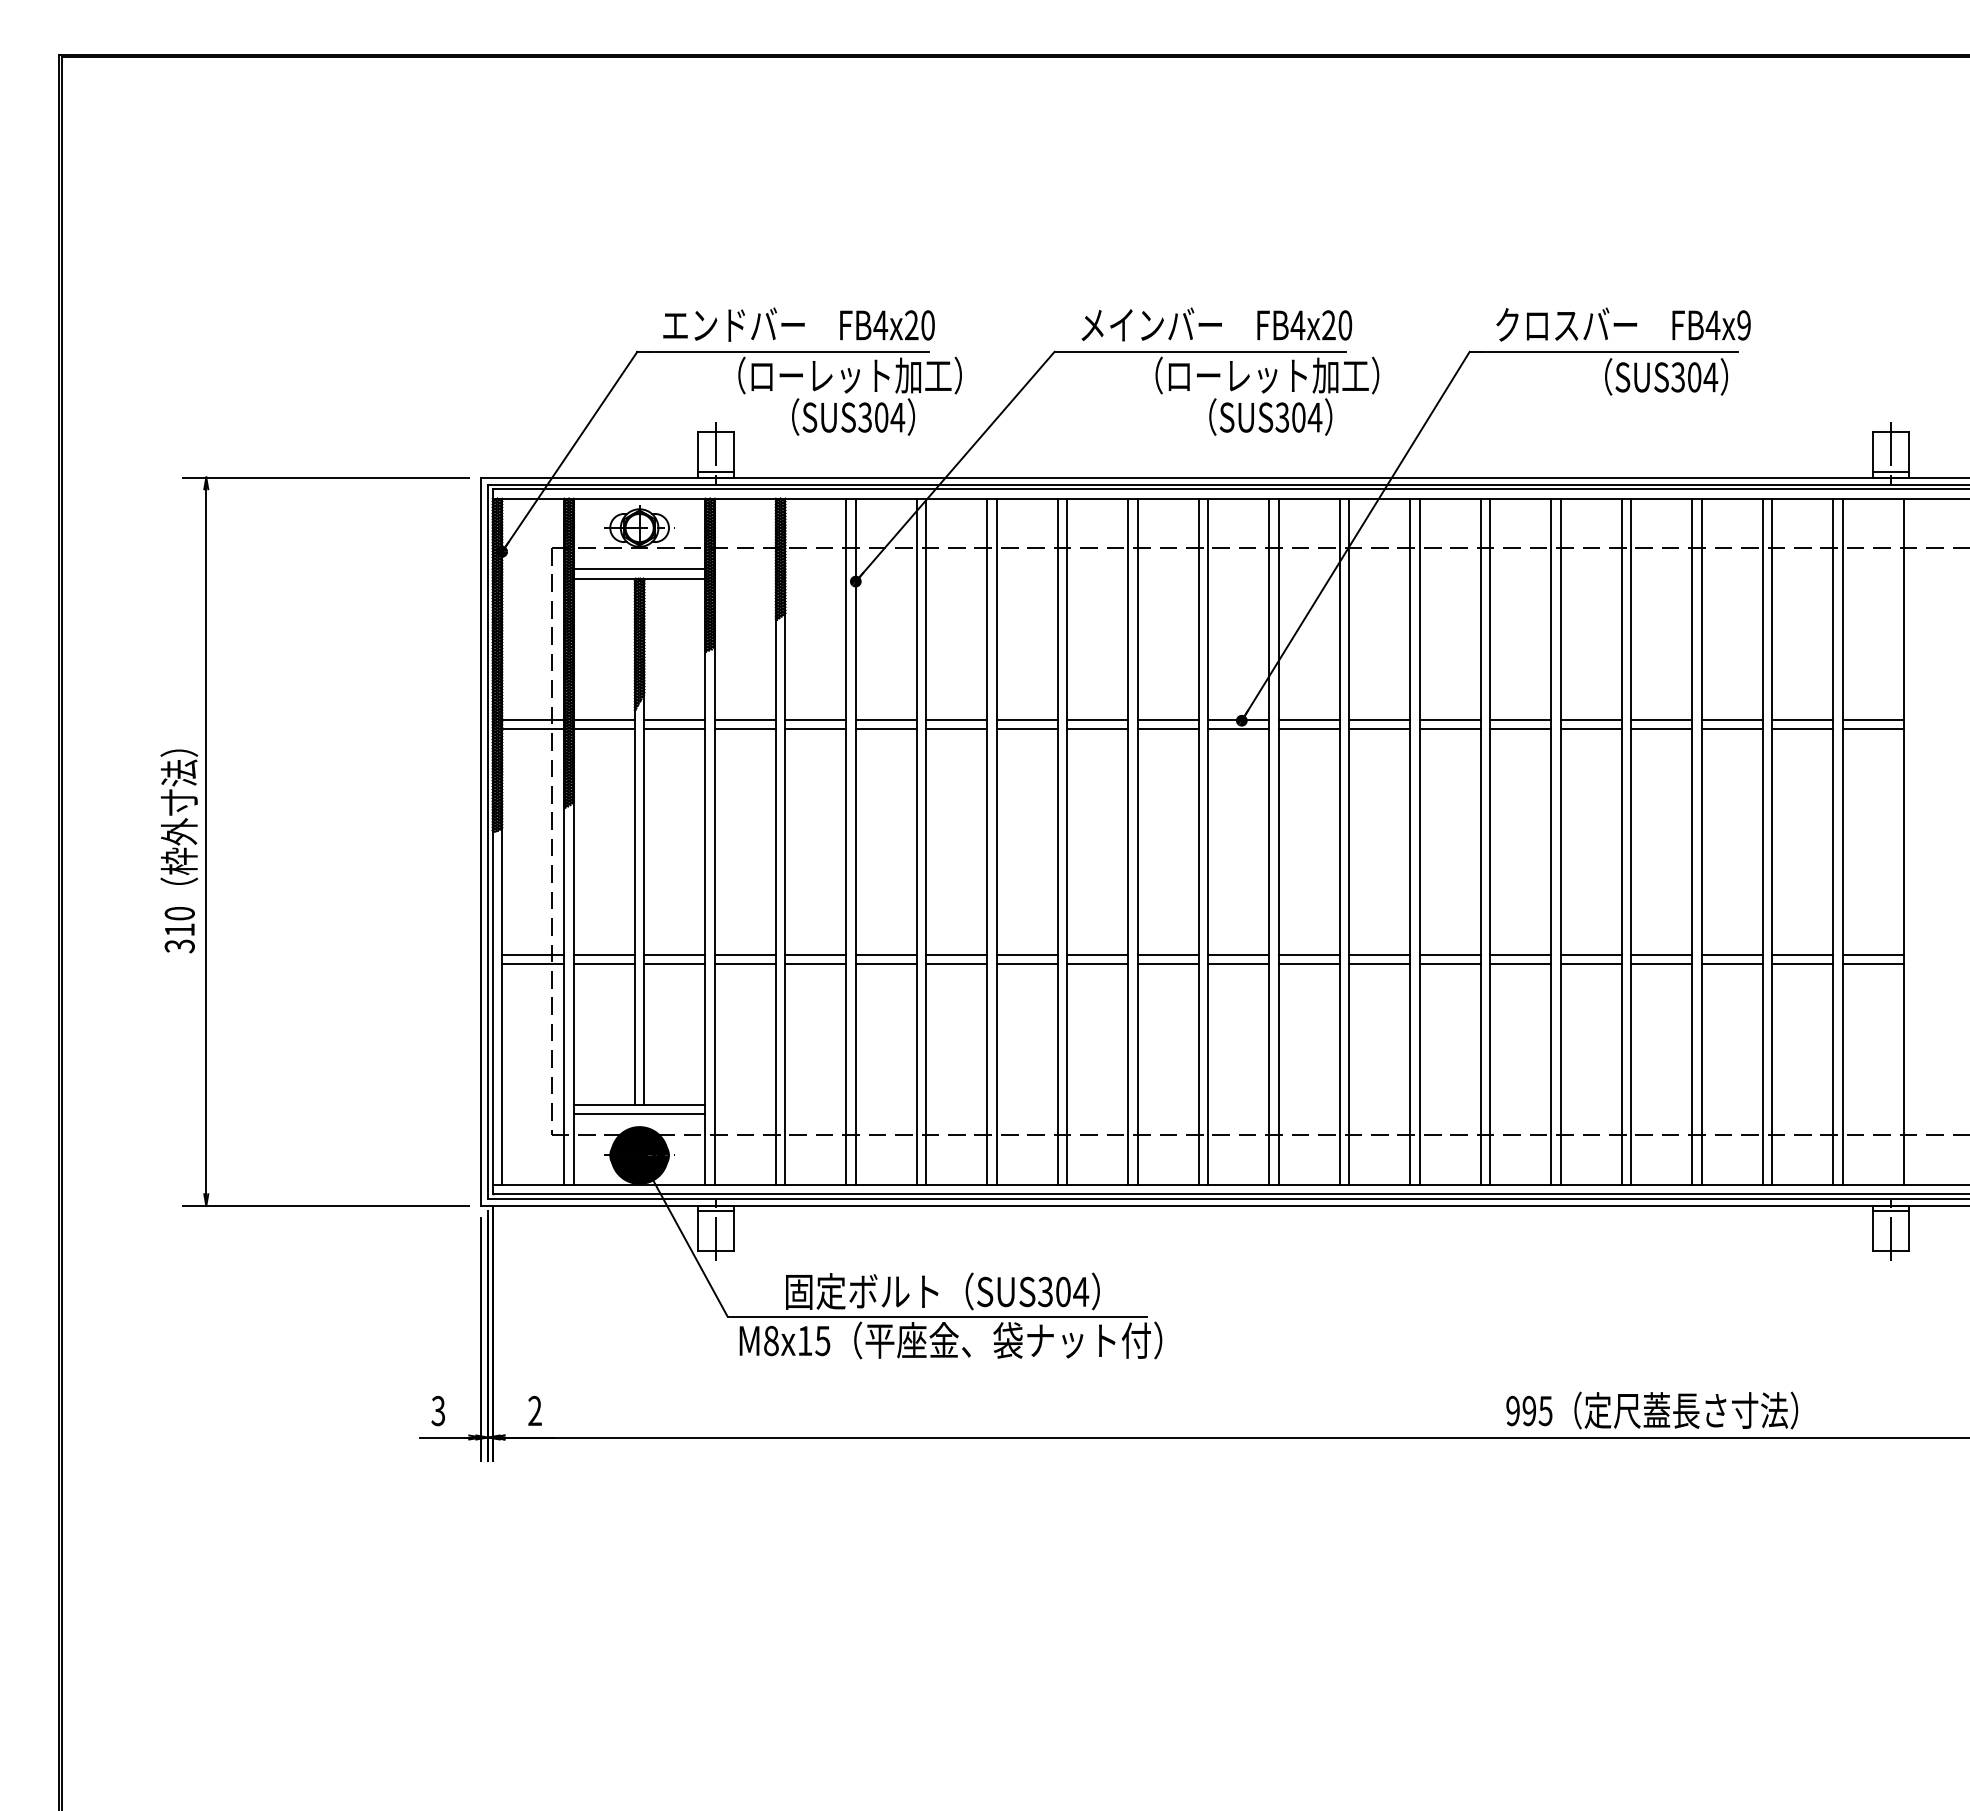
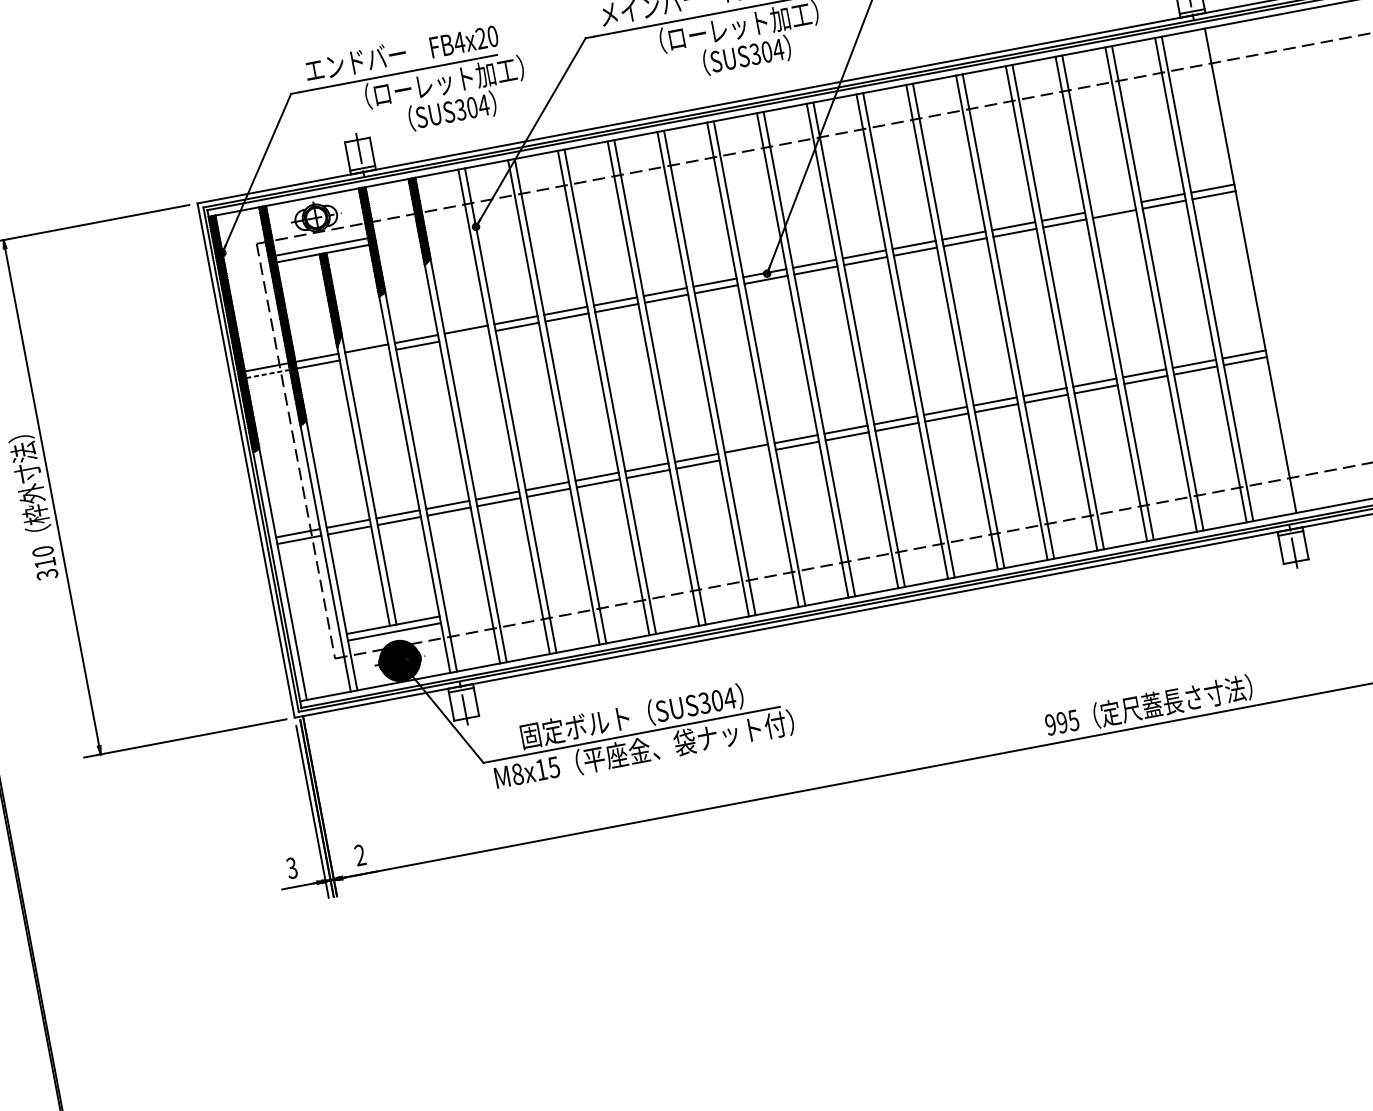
line: (1731, 719) -> (1112, 207), removed
line: (532, 728) -> (267, 373), solid -> dashed
line: (674, 728) -> (367, 354), removed
line: (815, 728) -> (467, 336), removed
line: (1167, 963) -> (747, 454), removed

